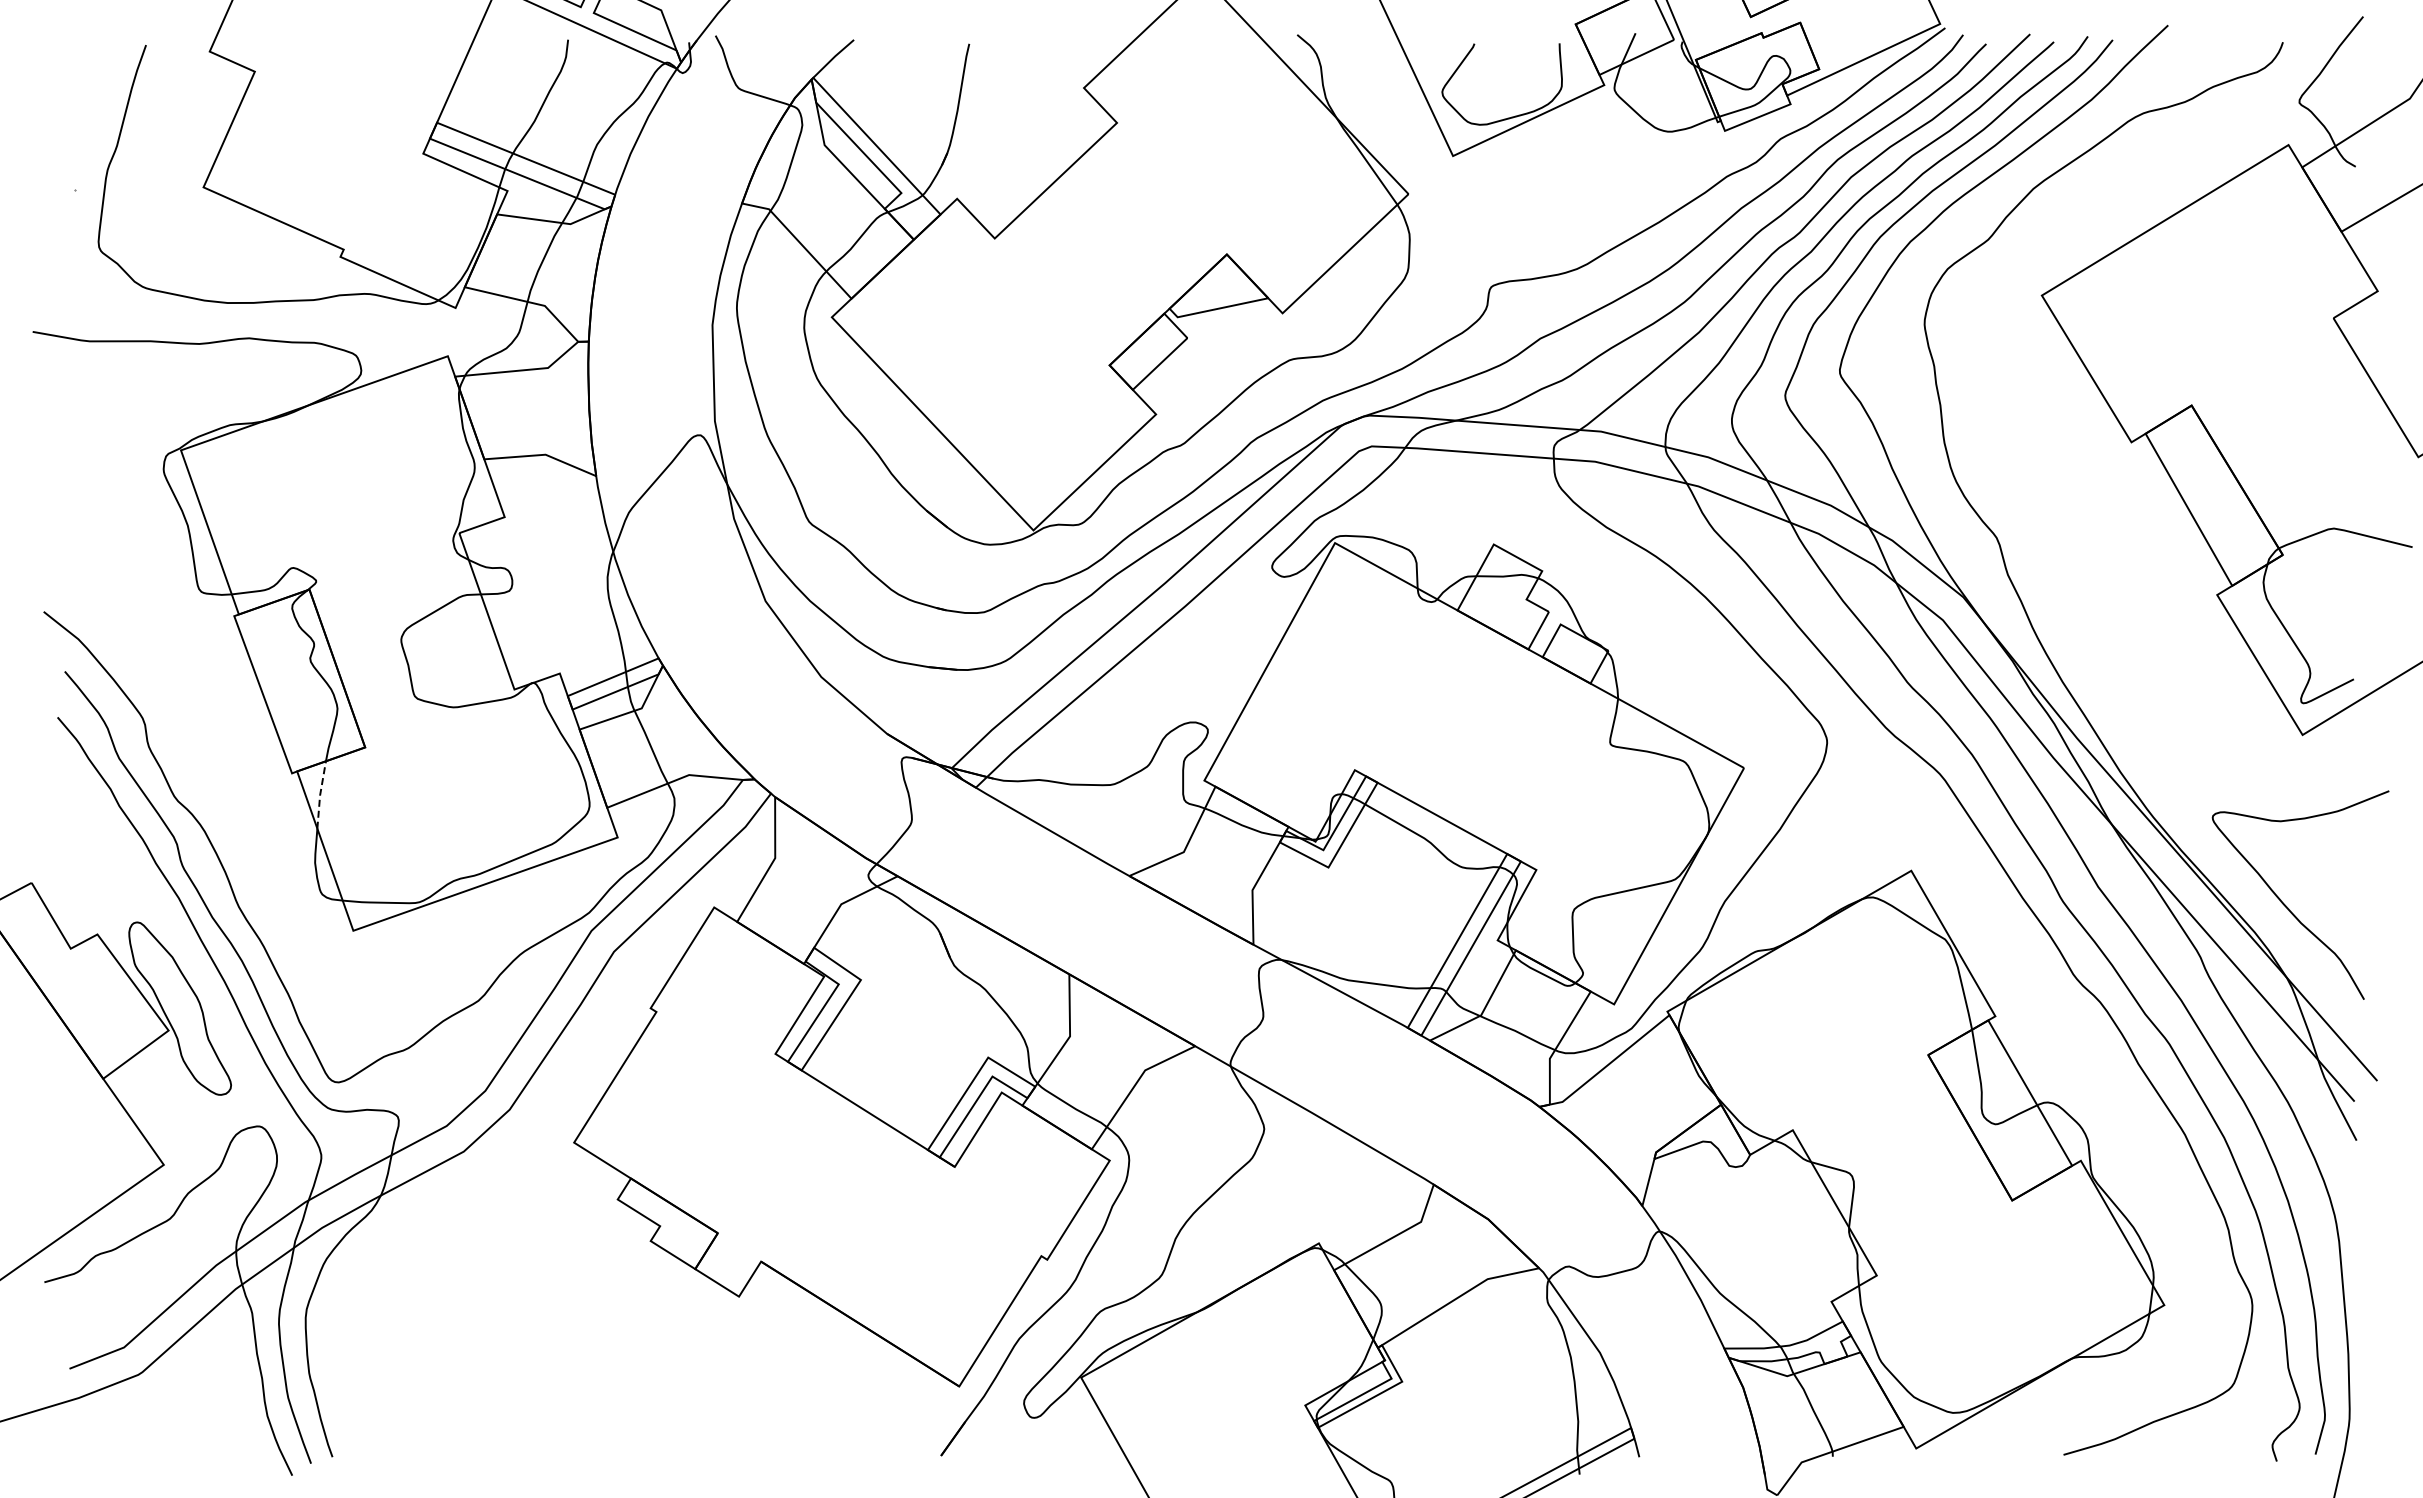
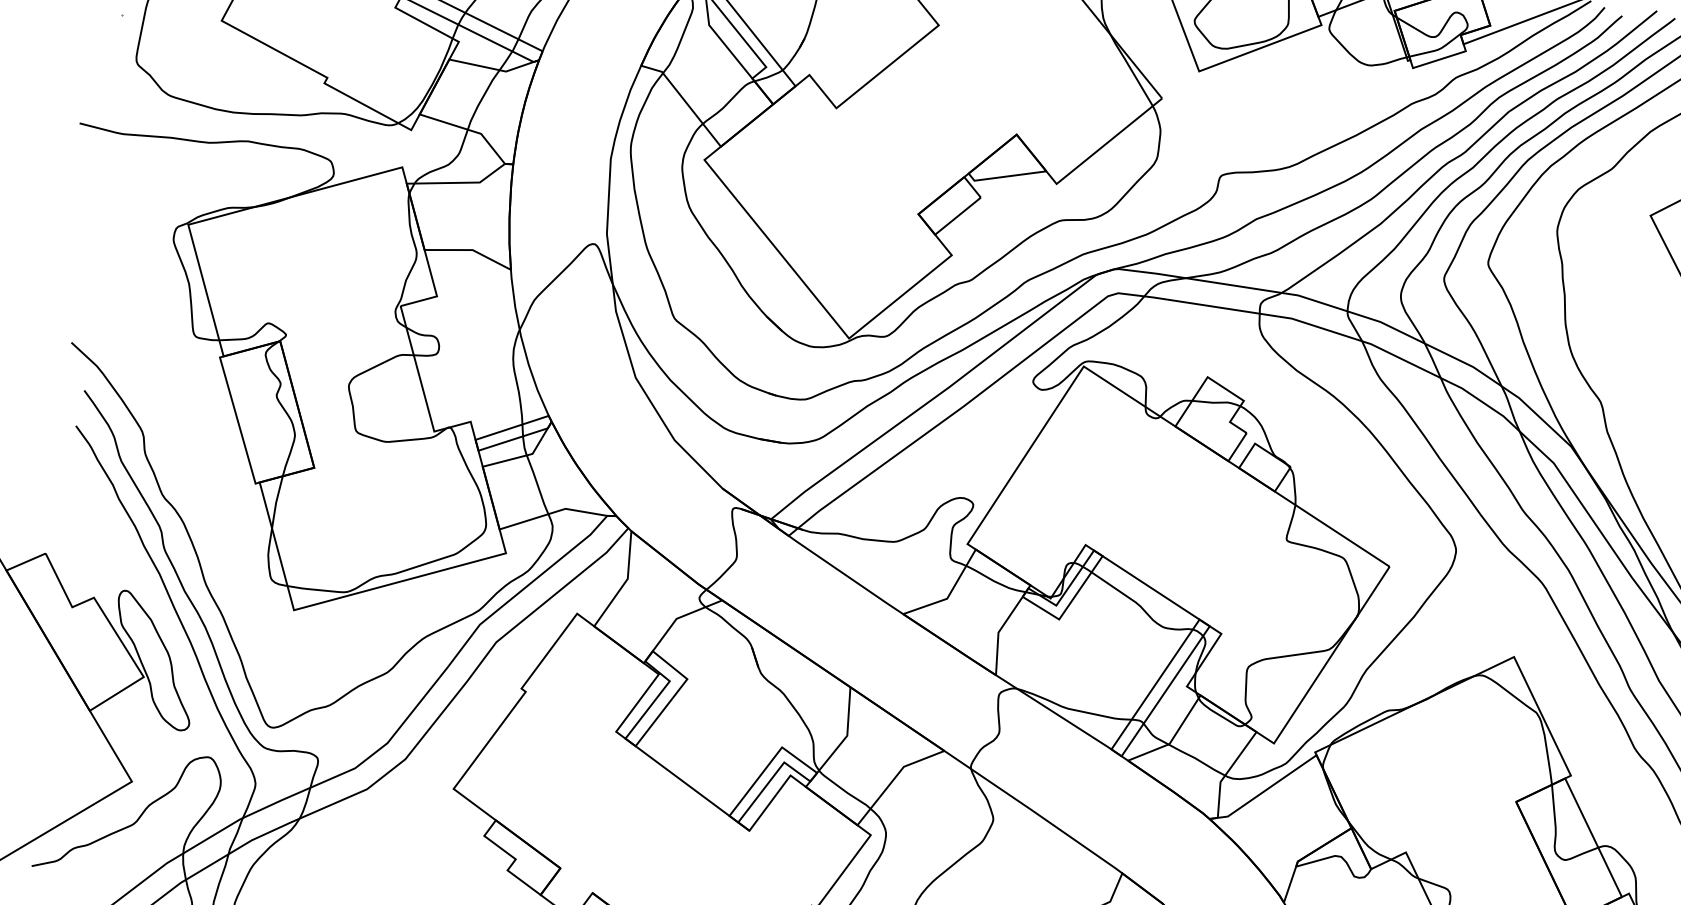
line: (320, 795) -> (276, 502), dashed -> solid

